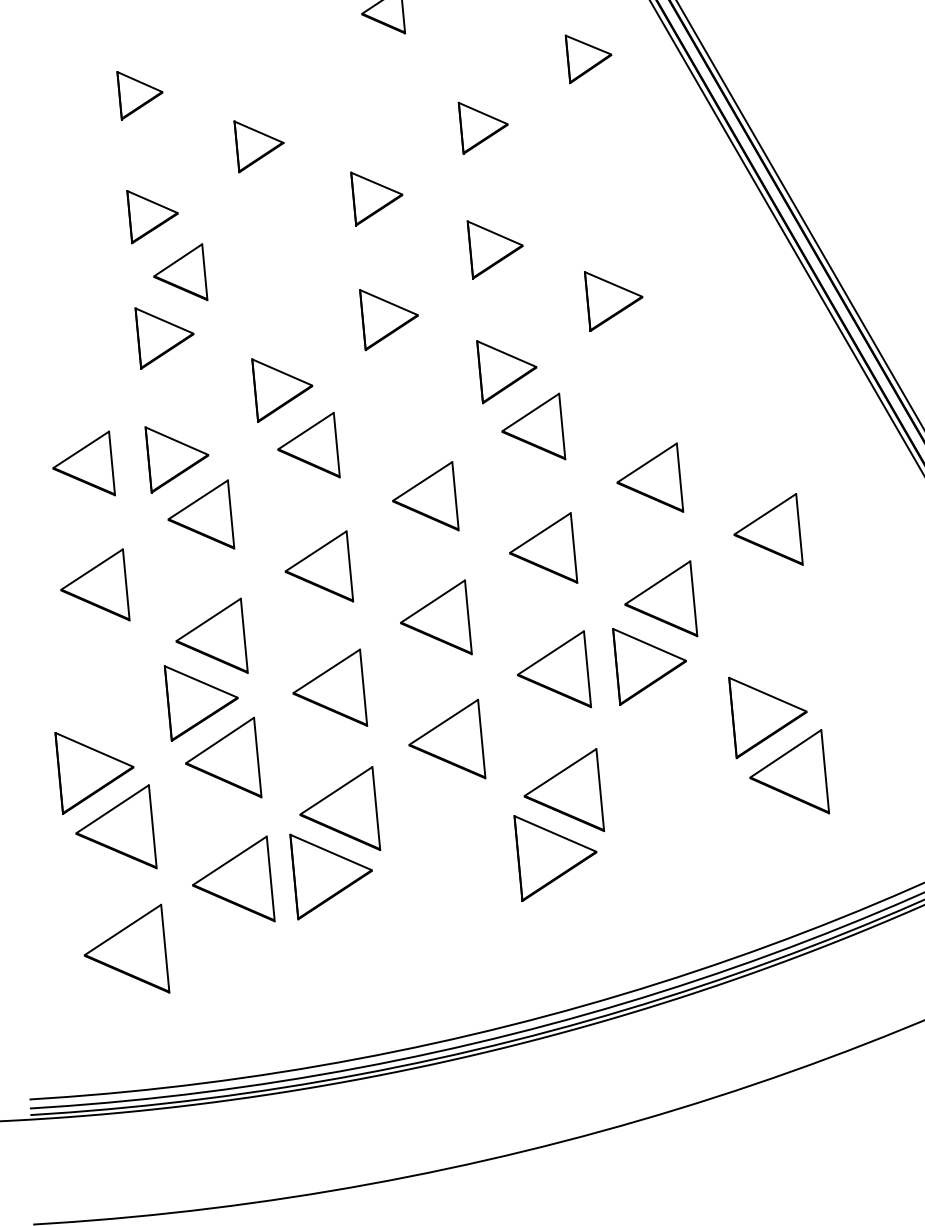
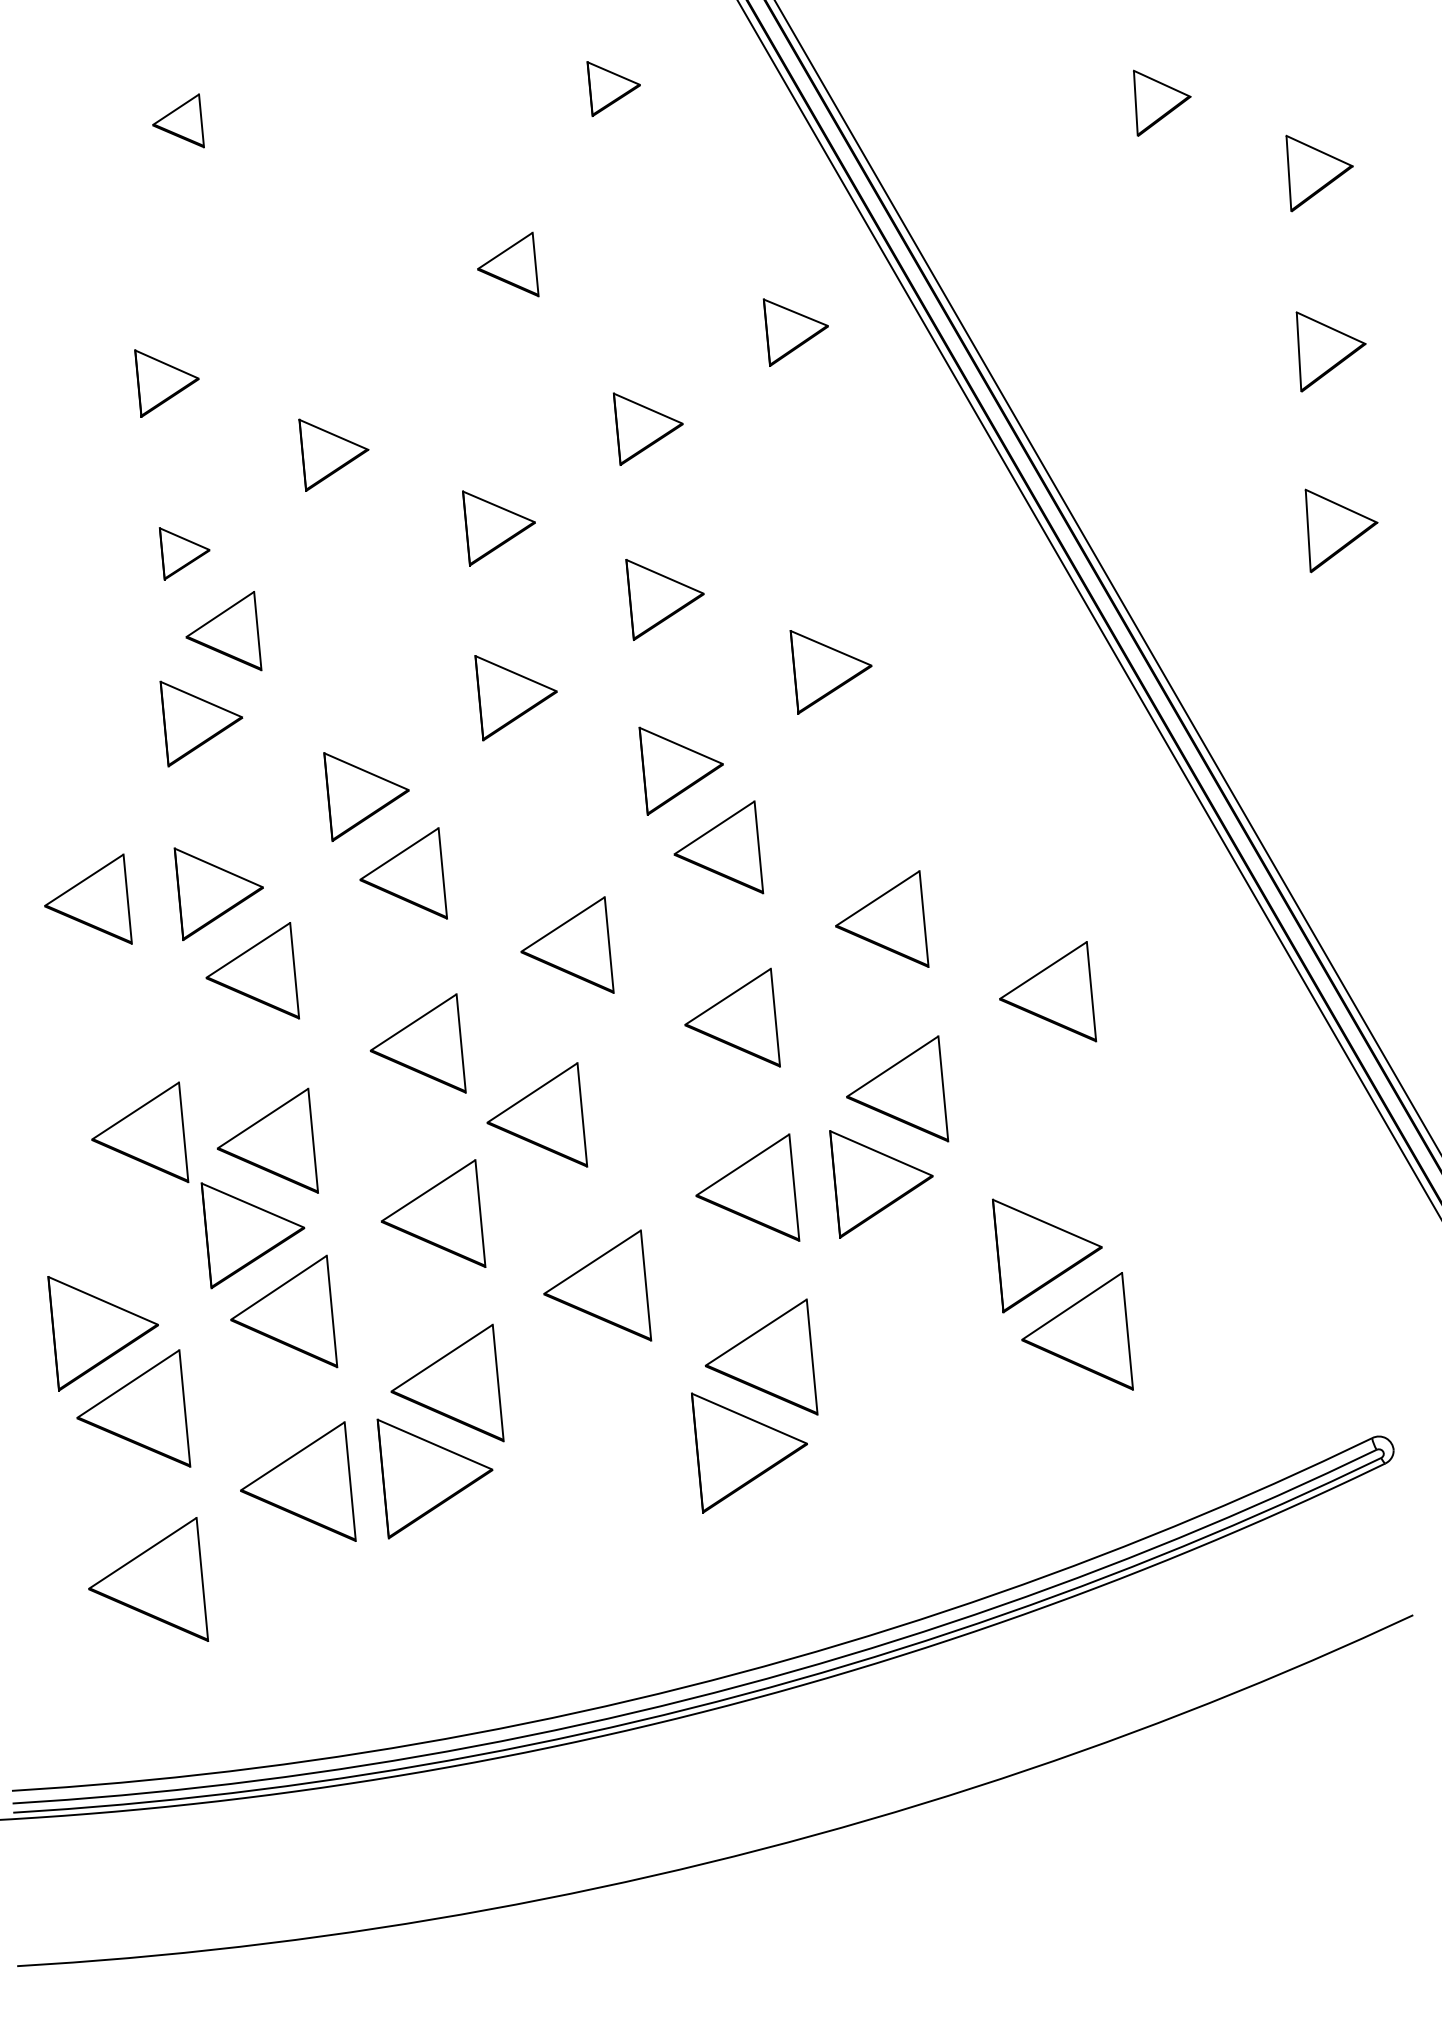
part: (152, 216) -> (184, 553), size x0.7
part: (95, 584) -> (140, 1132), moved
part: (436, 617) -> (537, 1114), moved

